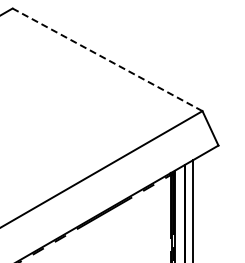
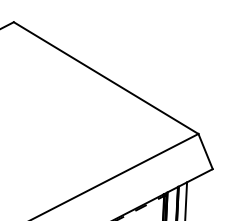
line: (107, 59) -> (106, 77), dashed -> solid

